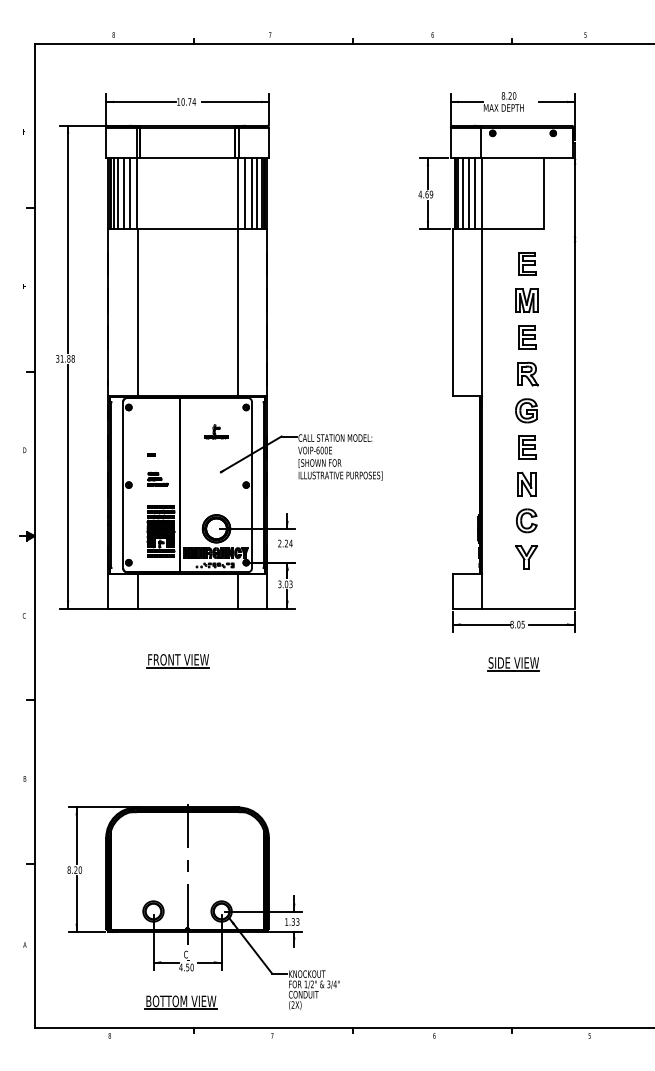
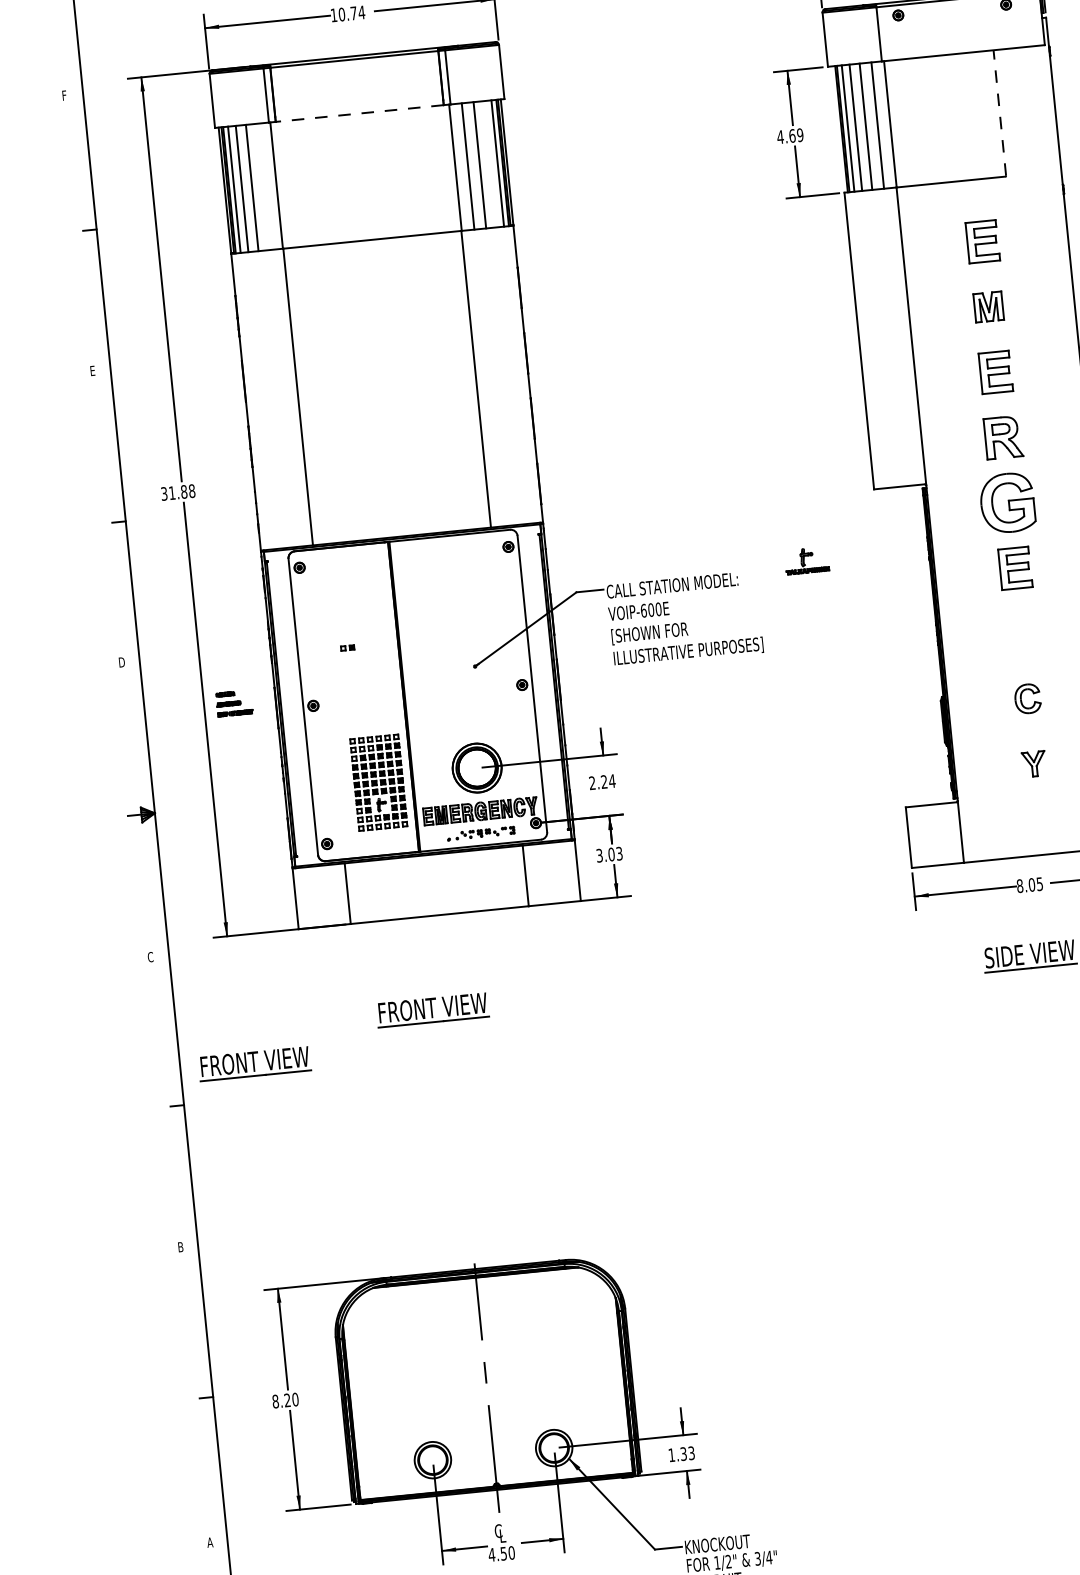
line: (187, 158) -> (359, 114), solid -> dashed
line: (543, 192) -> (999, 111), solid -> dashed
line: (130, 193) -> (264, 186), removed
line: (257, 193) -> (490, 164), removed
part: (526, 300) -> (988, 306), size x0.7
part: (526, 410) -> (1007, 502), size x1.4
part: (216, 431) -> (806, 560), moved
part: (157, 478) -> (233, 702), moved
part: (526, 483) -> (1020, 632), removed
part: (526, 520) -> (1027, 698), size x0.7
part: (526, 557) -> (1033, 764), size x0.6
part: (75, 681) -> (253, 1064), added

